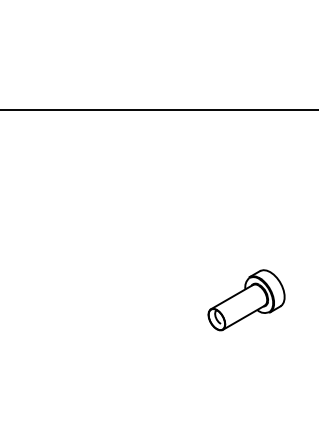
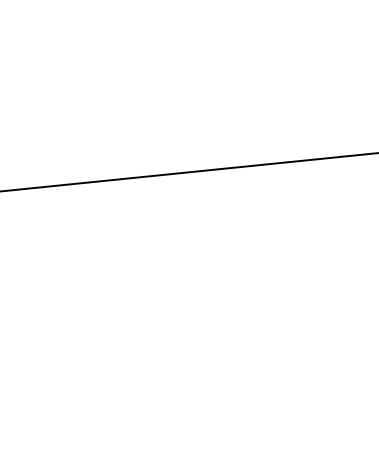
part: (246, 300) -> (275, 401), removed

